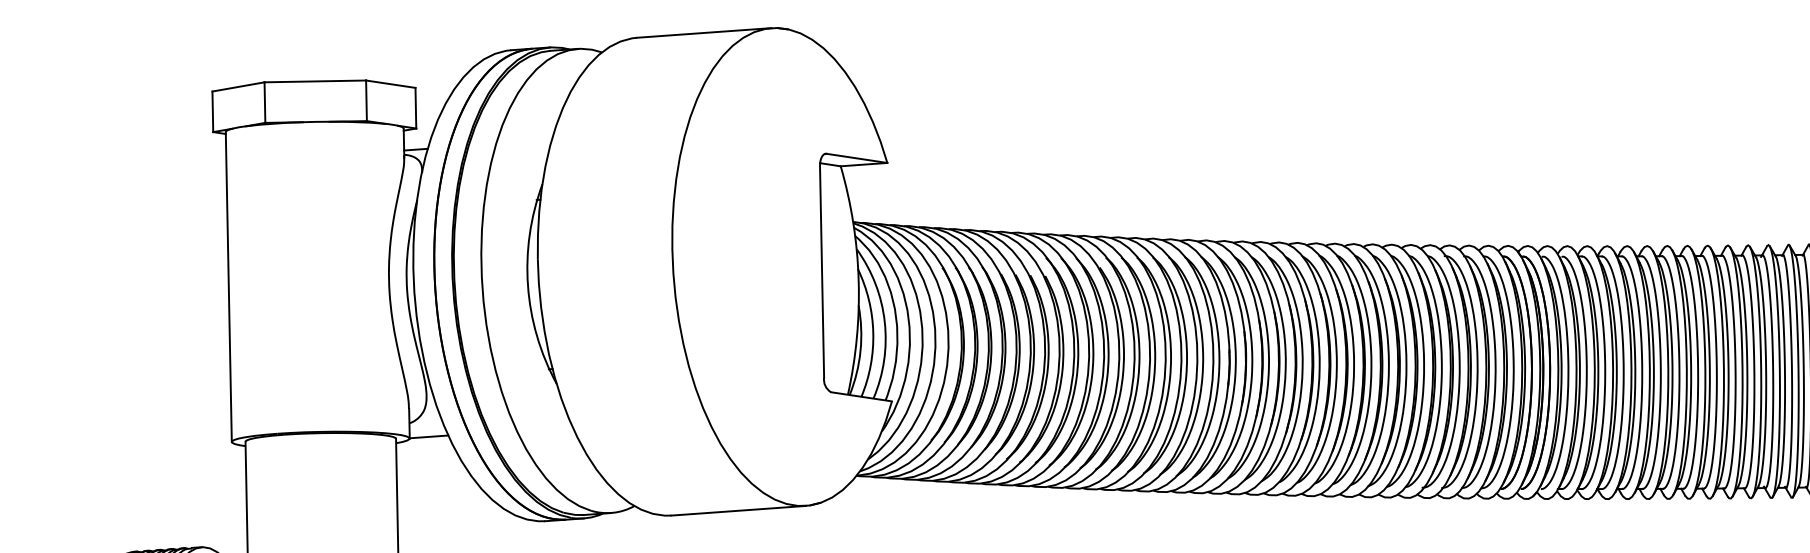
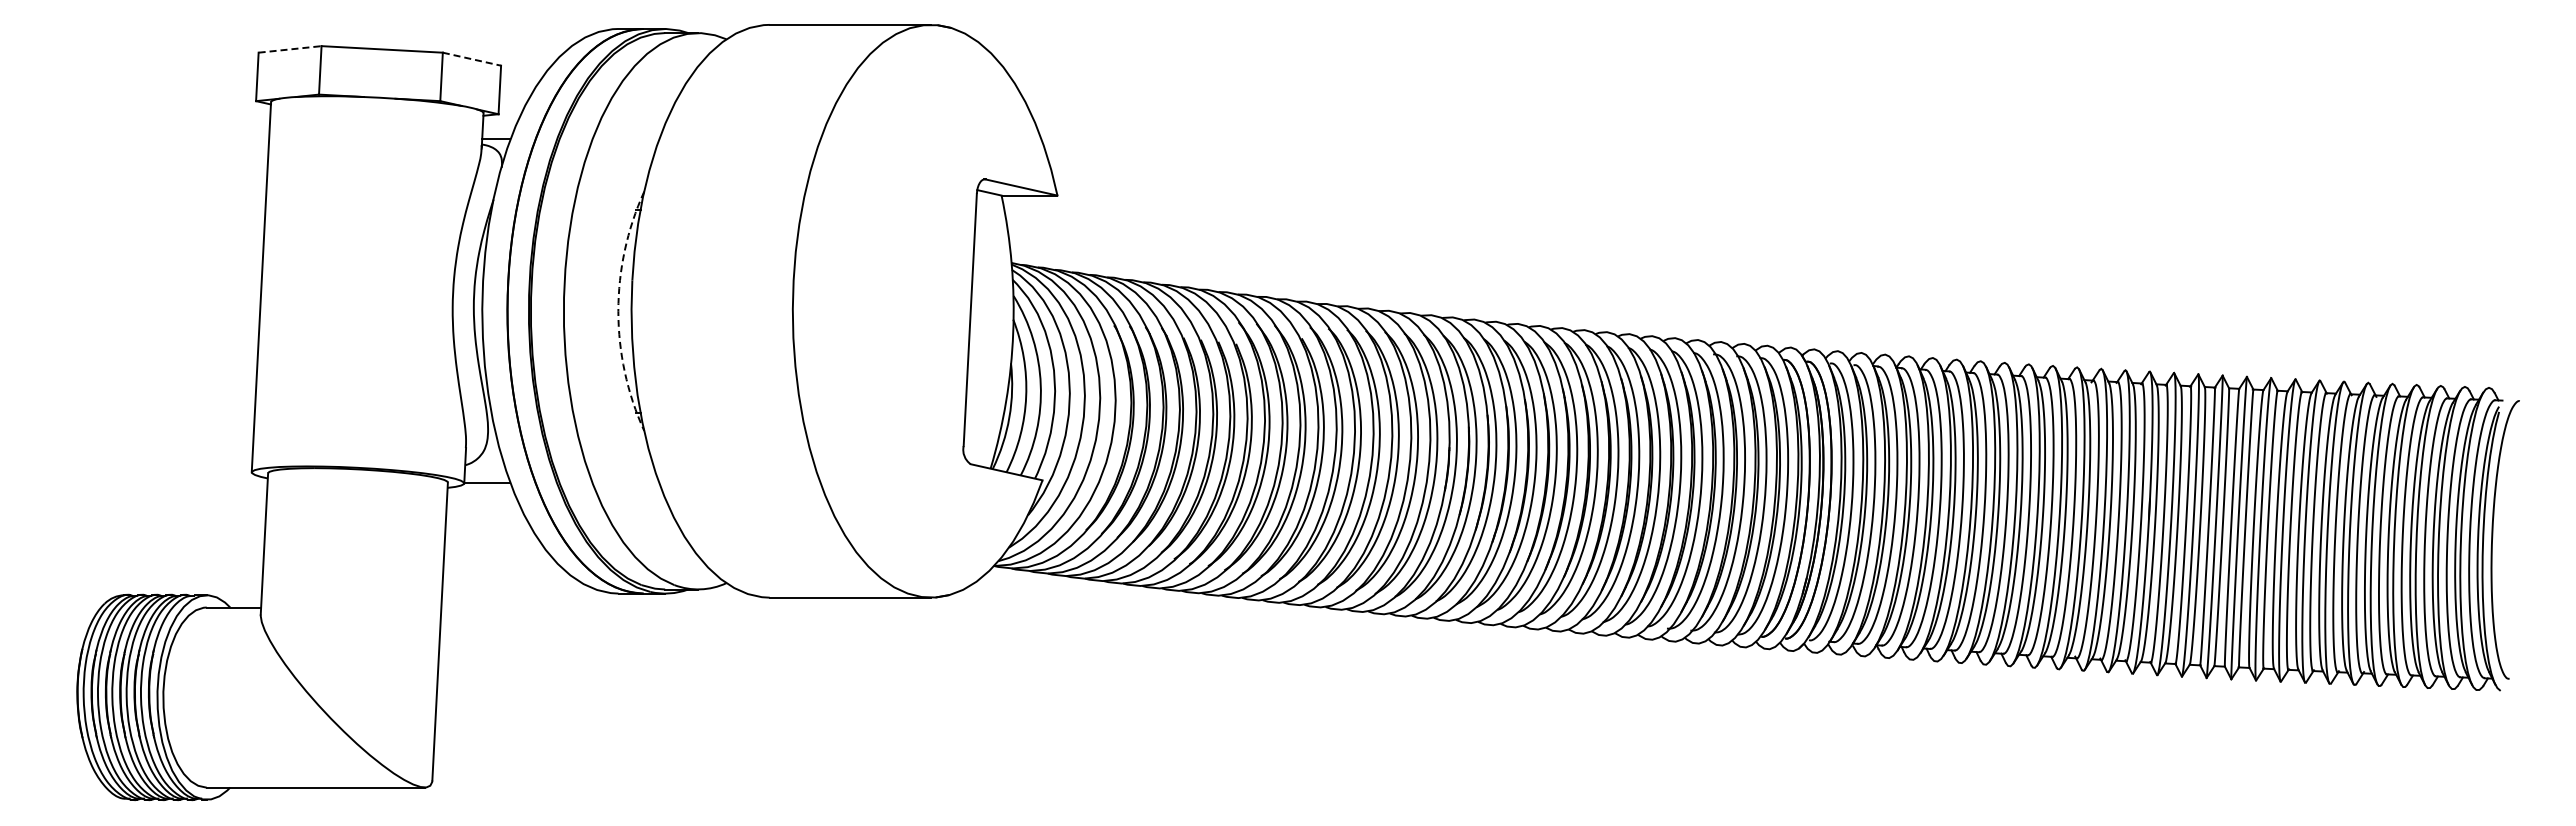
line: (390, 84) -> (471, 59), solid -> dashed
line: (238, 86) -> (290, 49), solid -> dashed
arc: (528, 285) -> (618, 311), solid -> dashed

